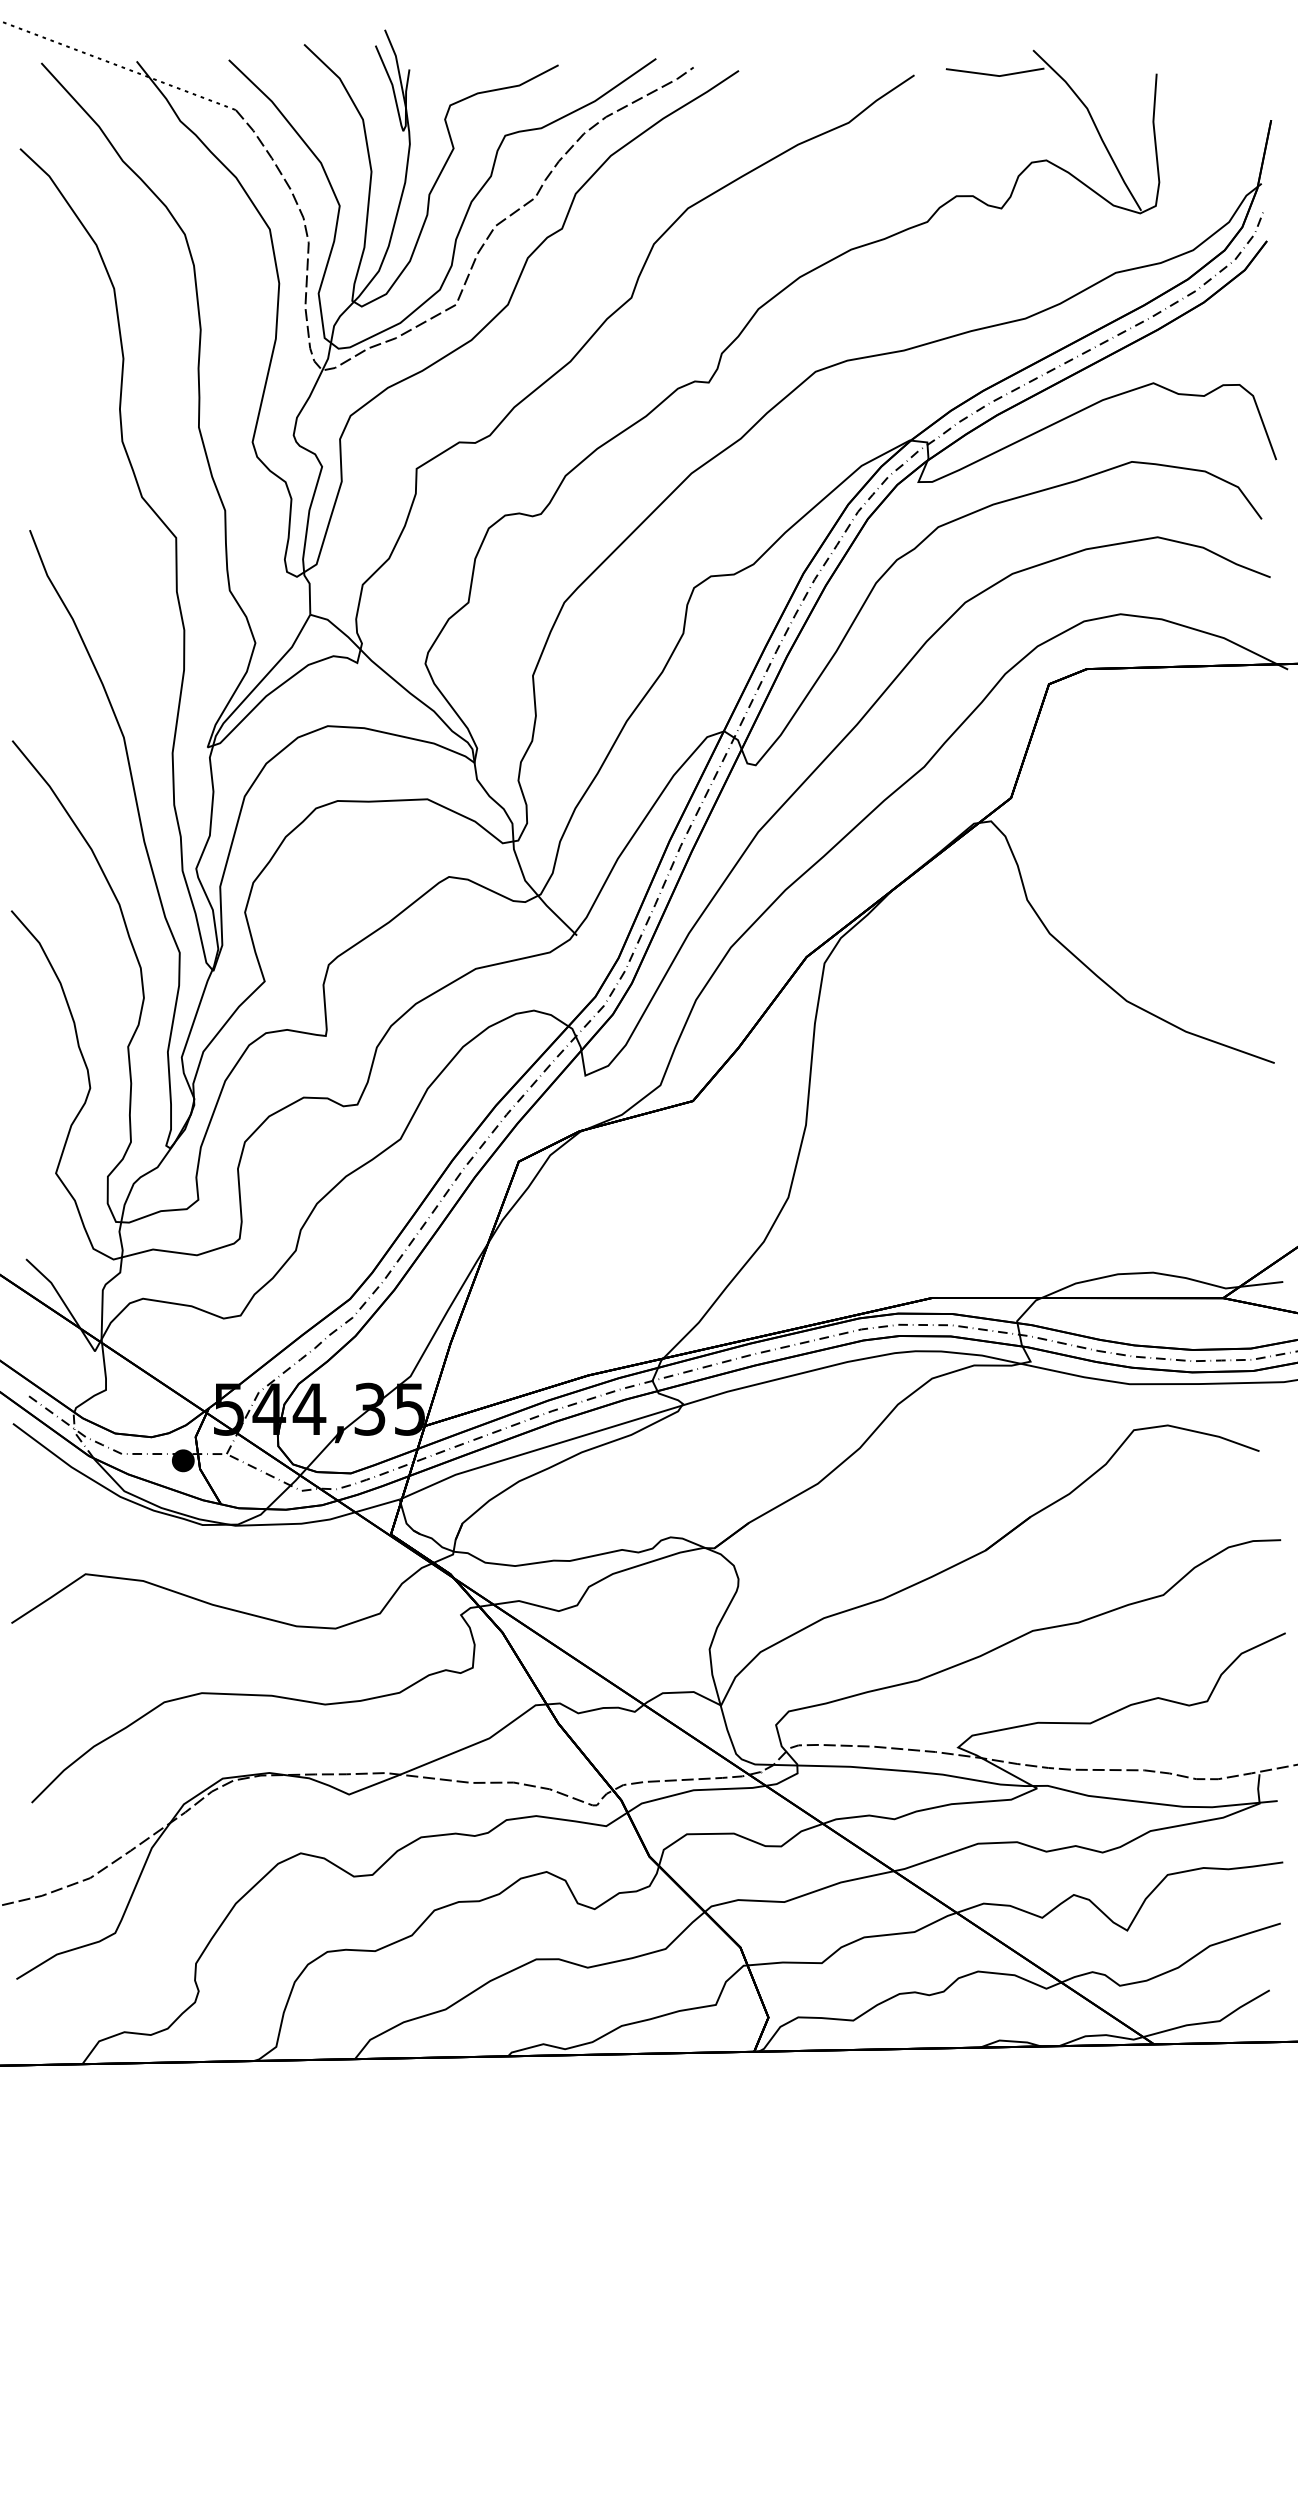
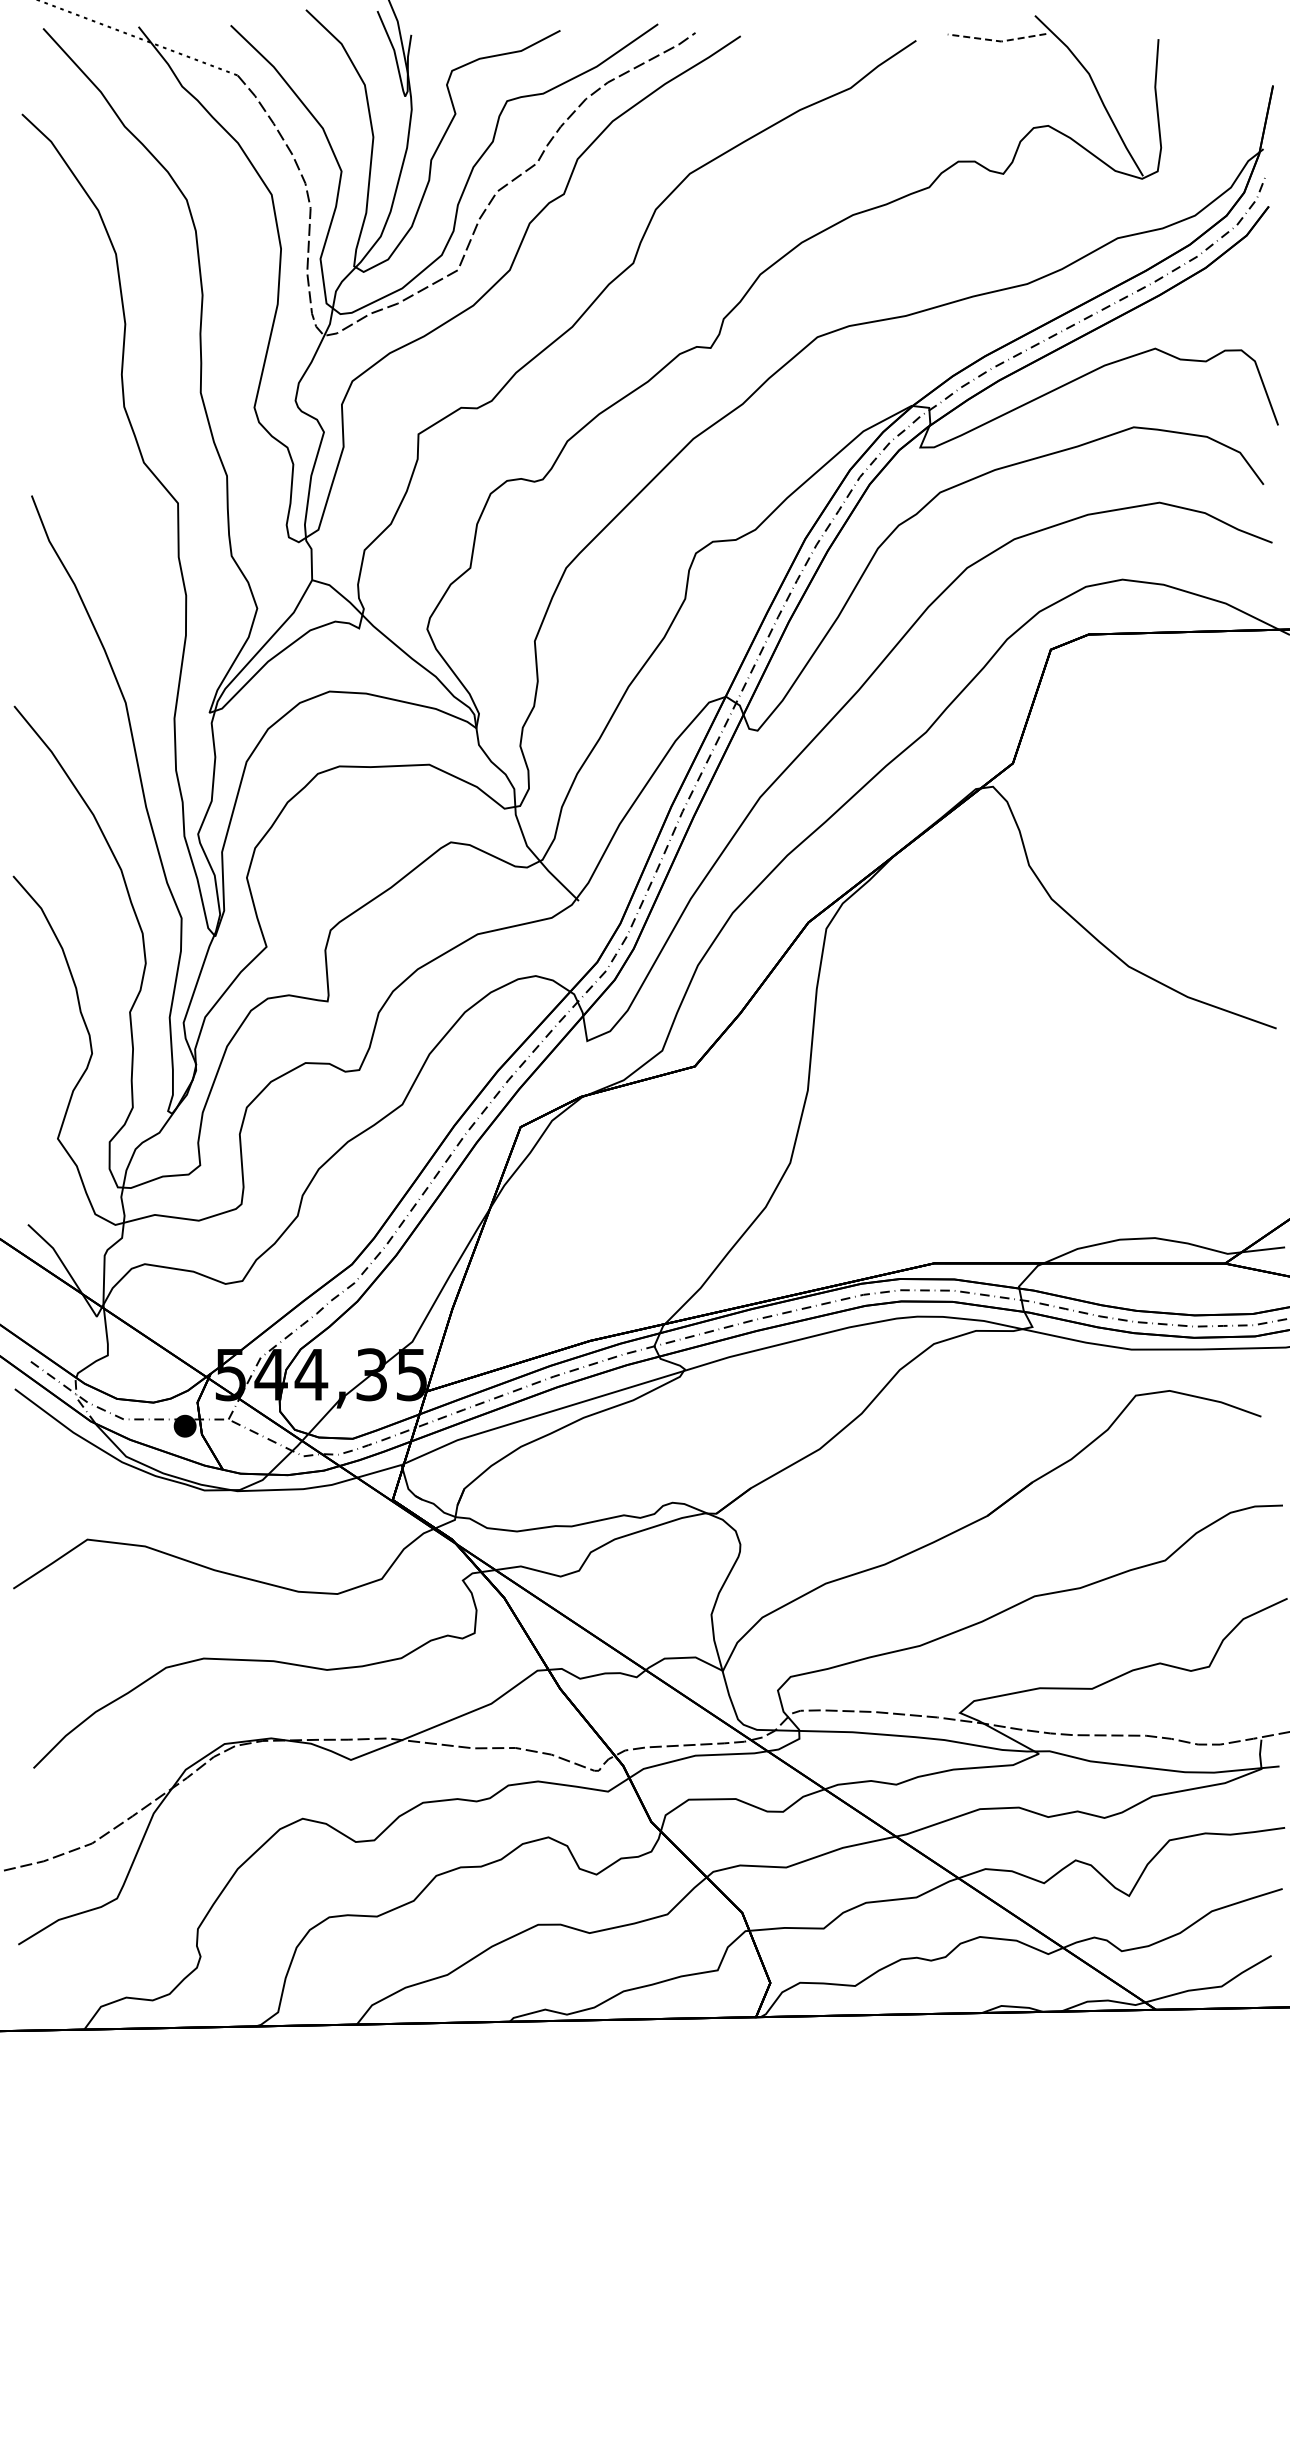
line: (995, 75) -> (997, 40), solid -> dashed

